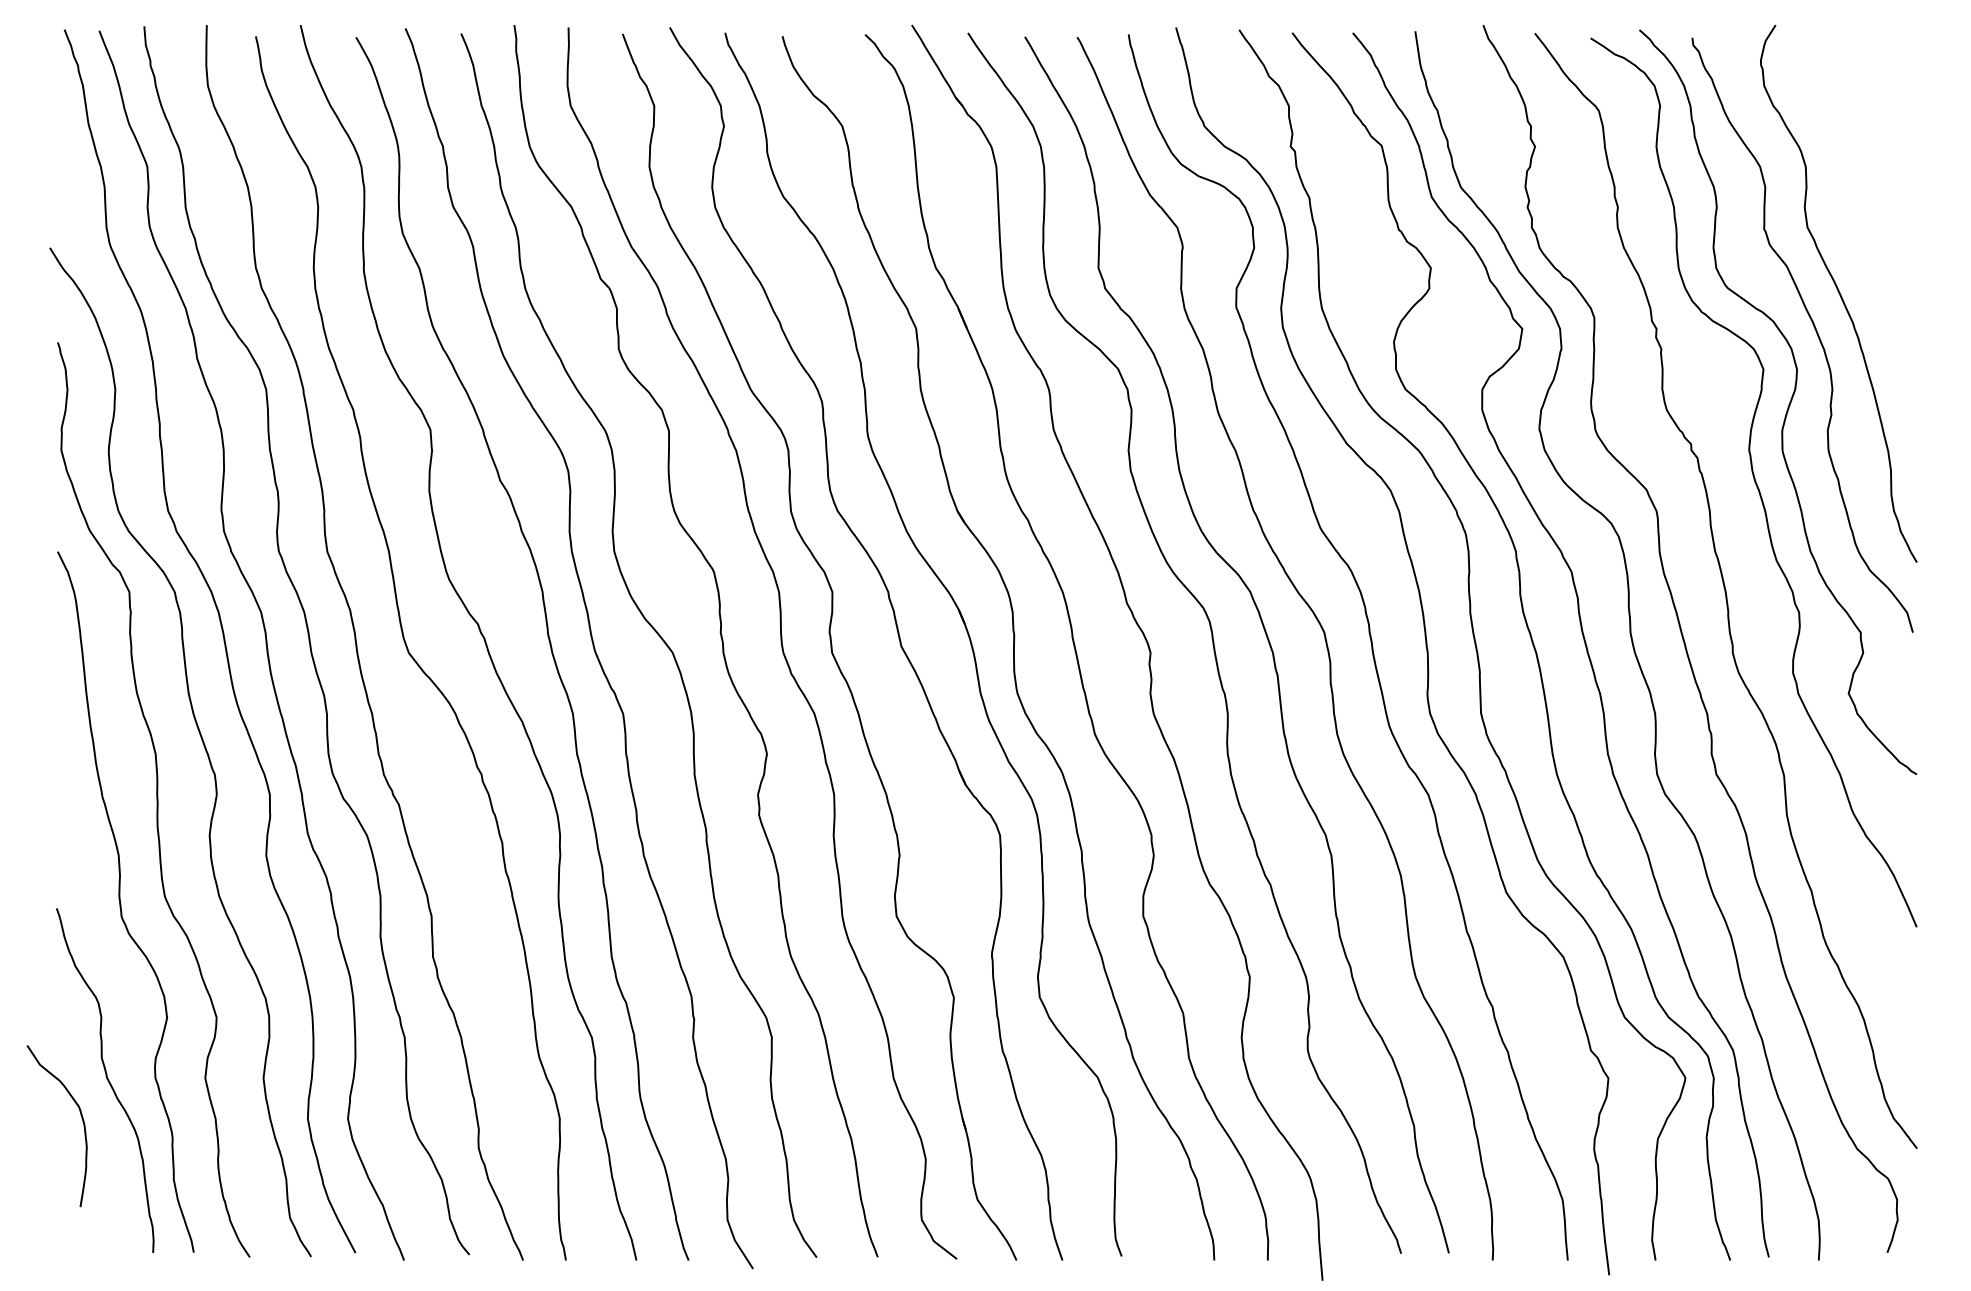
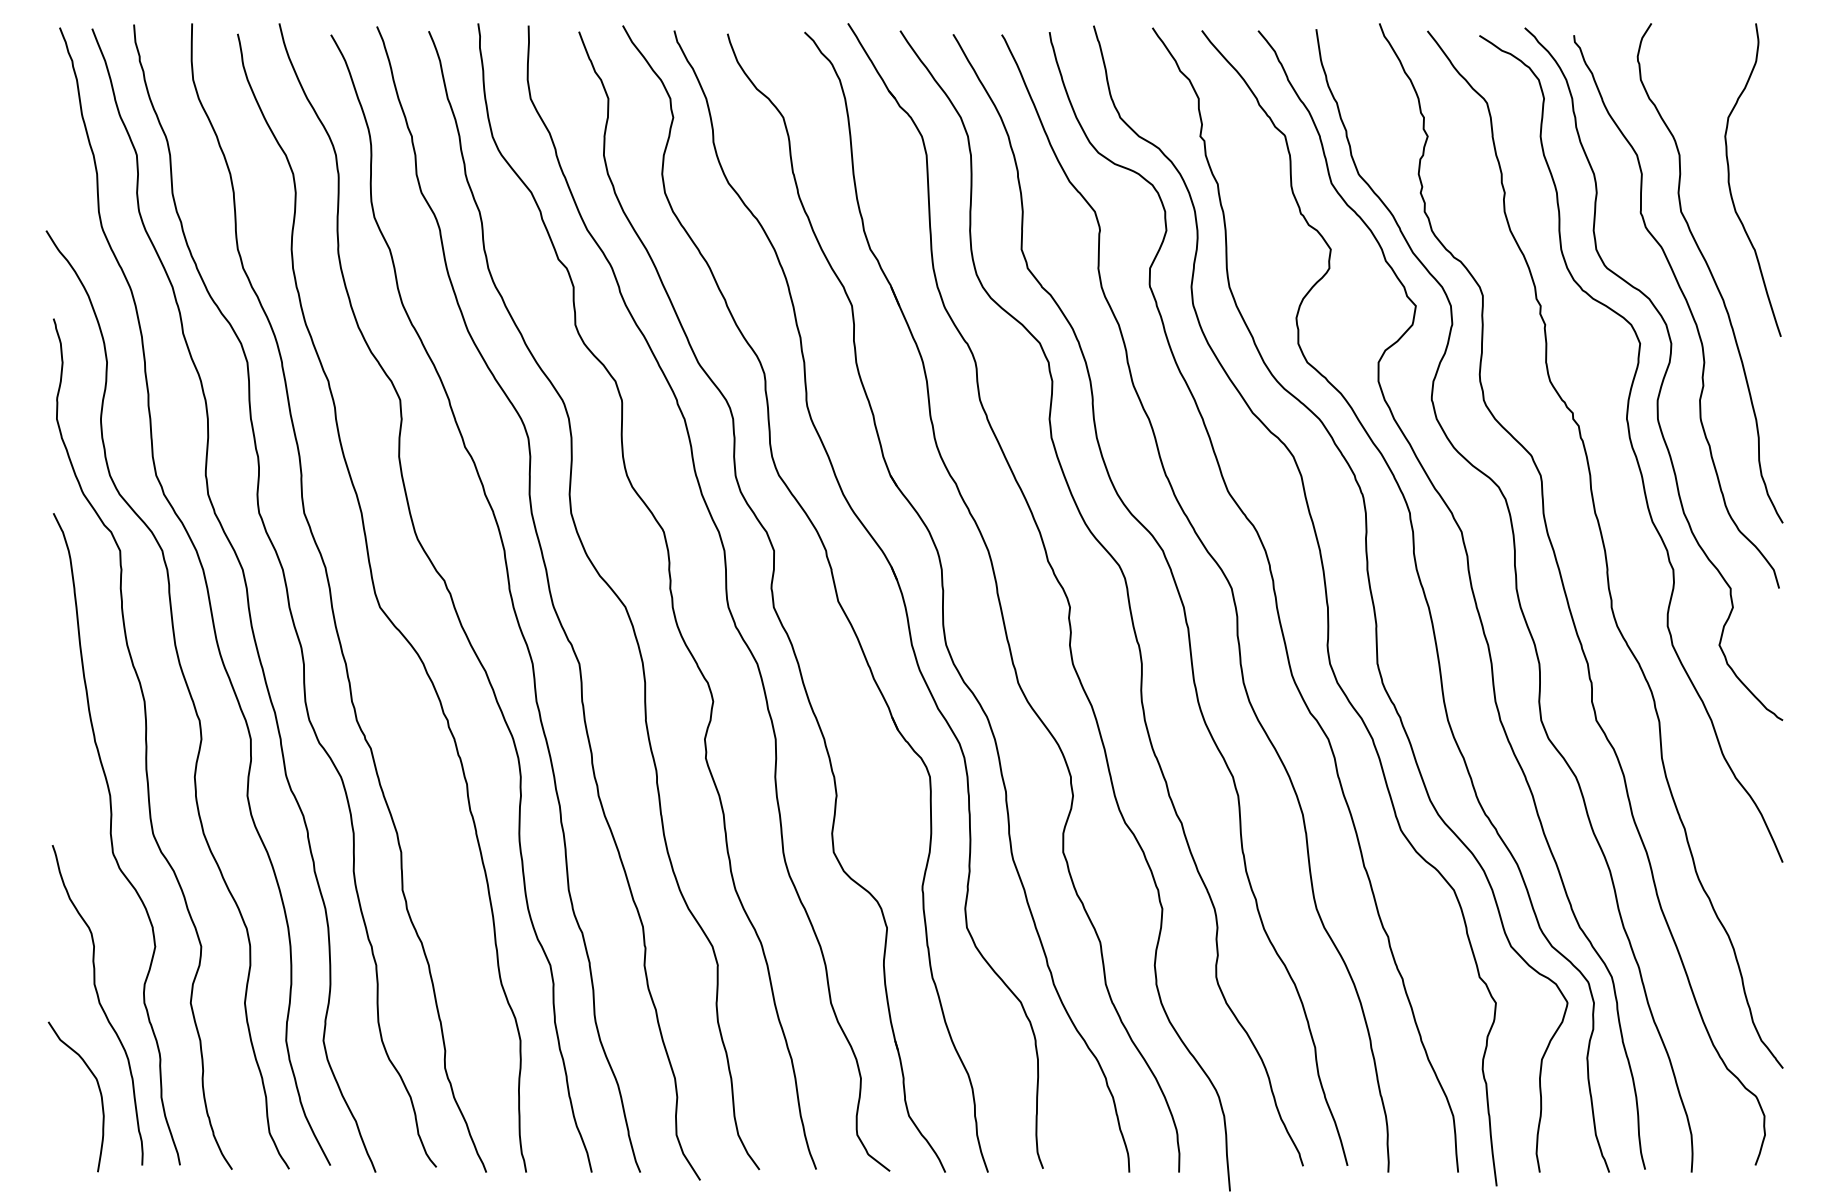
curve: (1860, 199) -> (1730, 185), added
curve: (81, 1118) -> (98, 1089), moved

